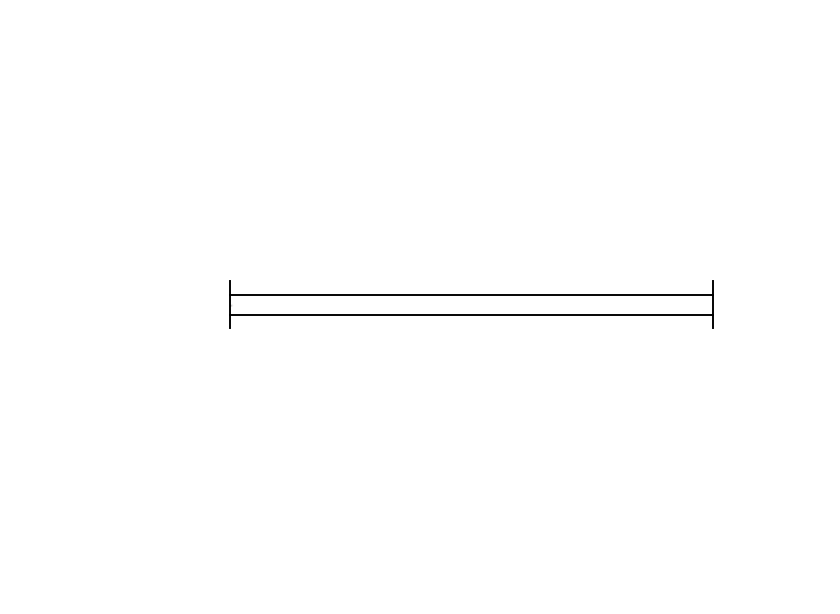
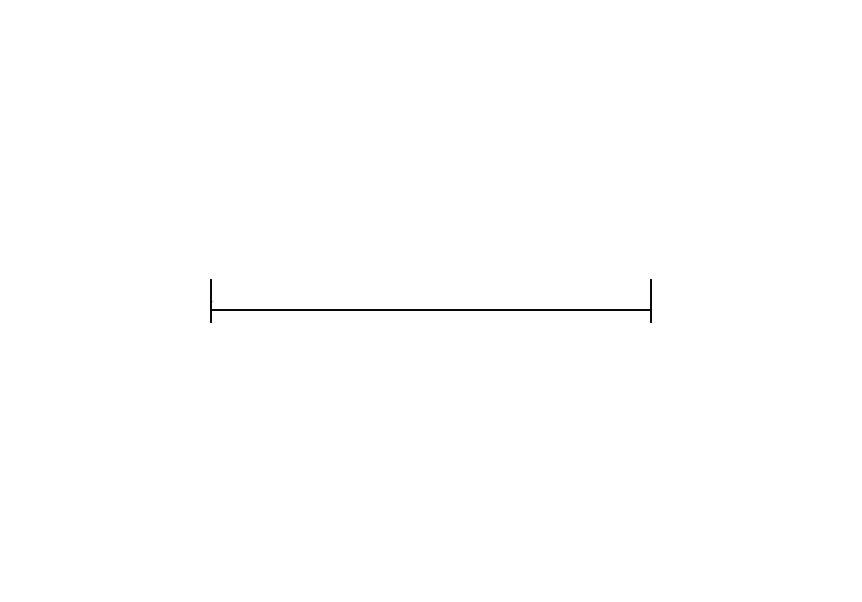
line: (471, 295) -> (430, 292), removed

